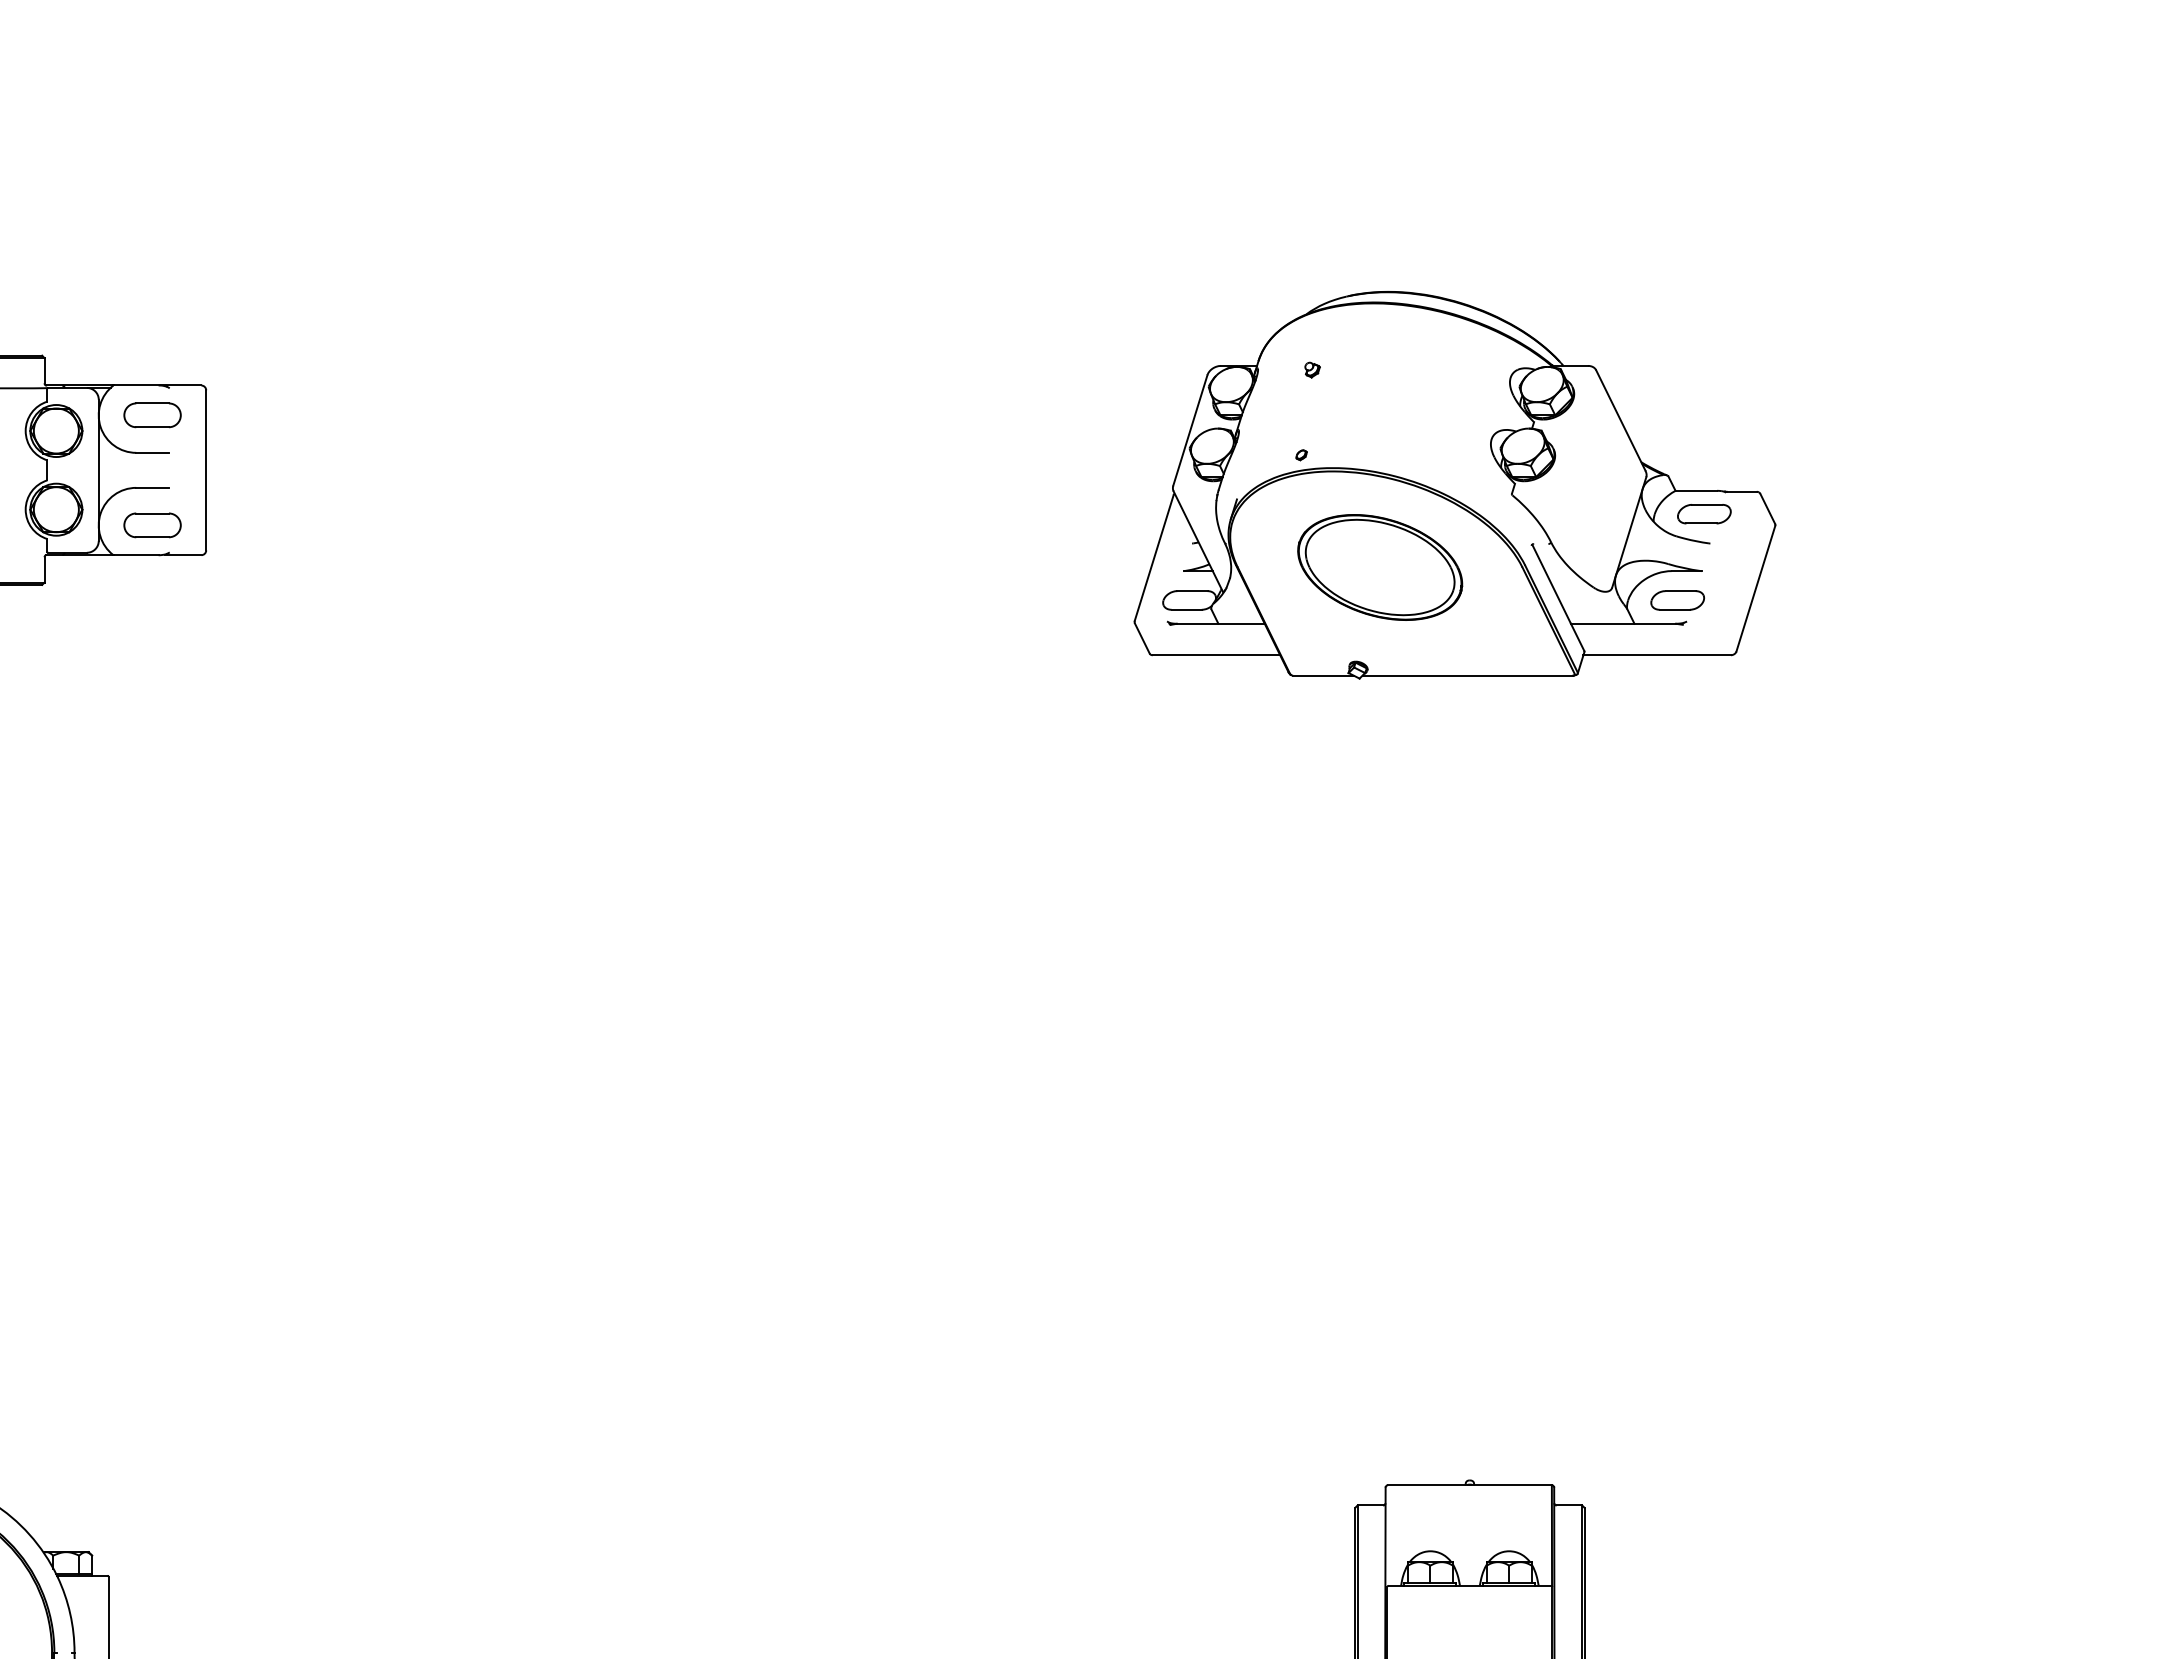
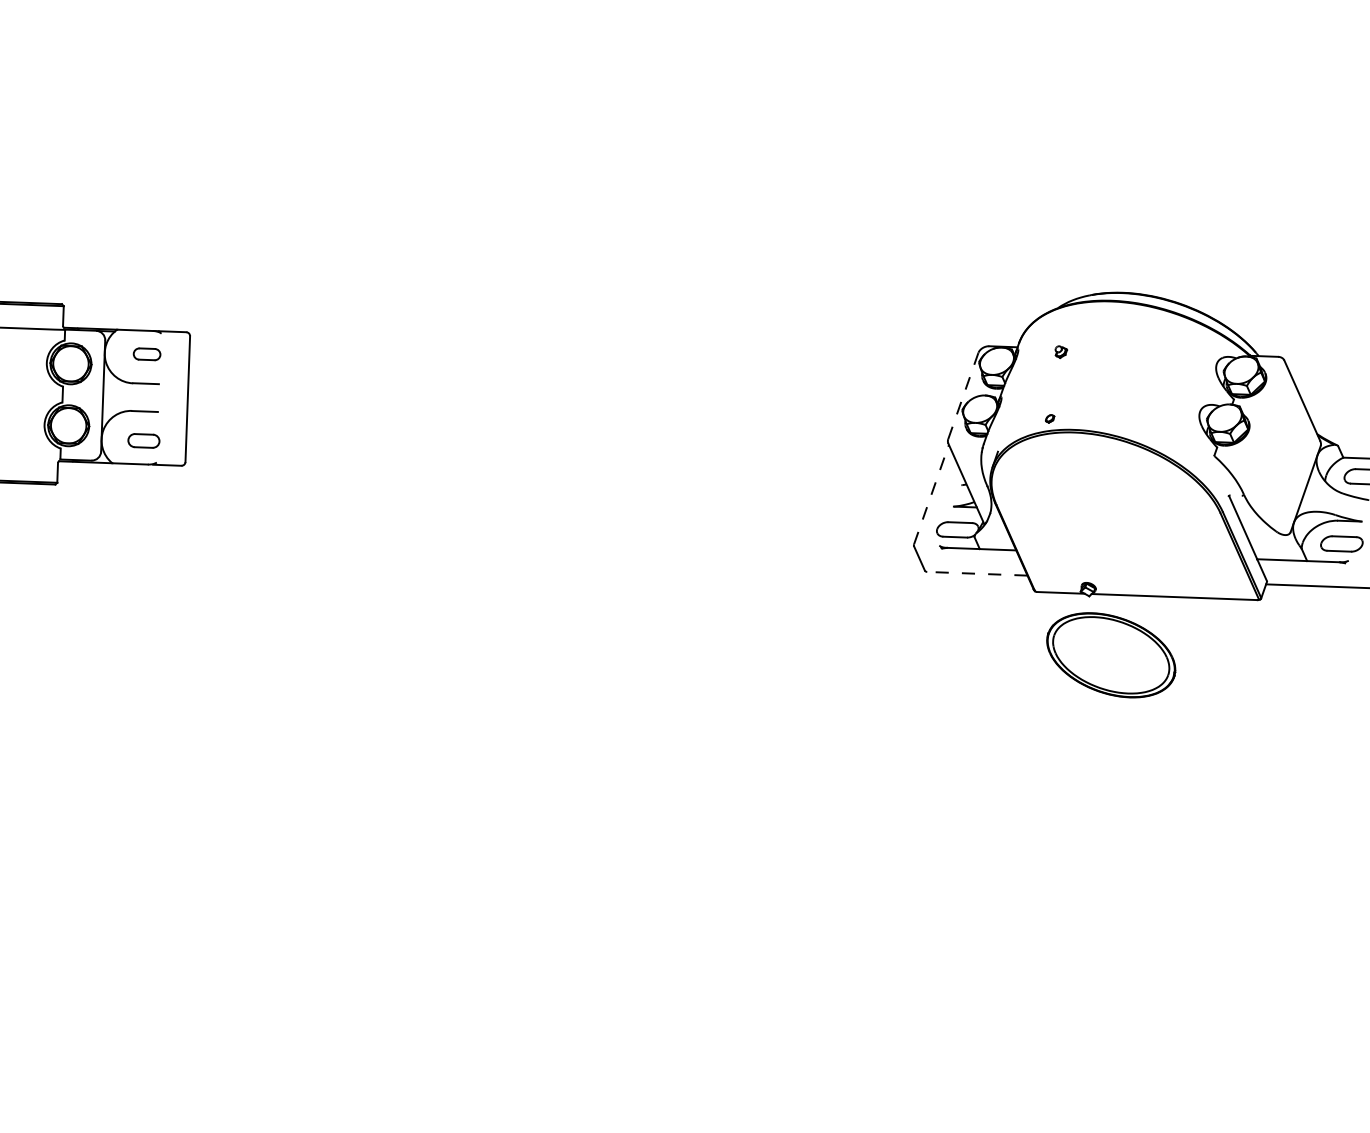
part: (152, 415) -> (147, 354), size x0.6
line: (1190, 430) -> (963, 396), solid -> dashed
part: (152, 525) -> (143, 440), size x0.7
line: (1154, 558) -> (931, 495), solid -> dashed
part: (1380, 567) -> (1111, 655), moved
line: (1216, 655) -> (977, 573), solid -> dashed

